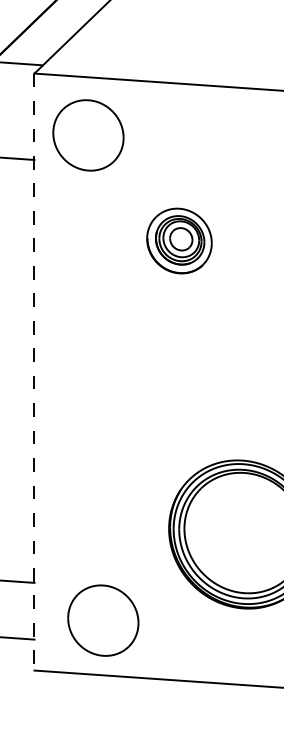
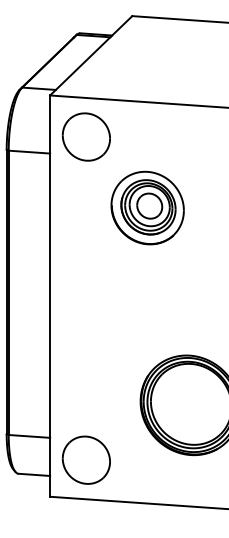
part: (179, 240) -> (147, 207), size x1.67
line: (35, 372) -> (50, 296), dashed -> solid
part: (101, 619) -> (85, 459), moved

